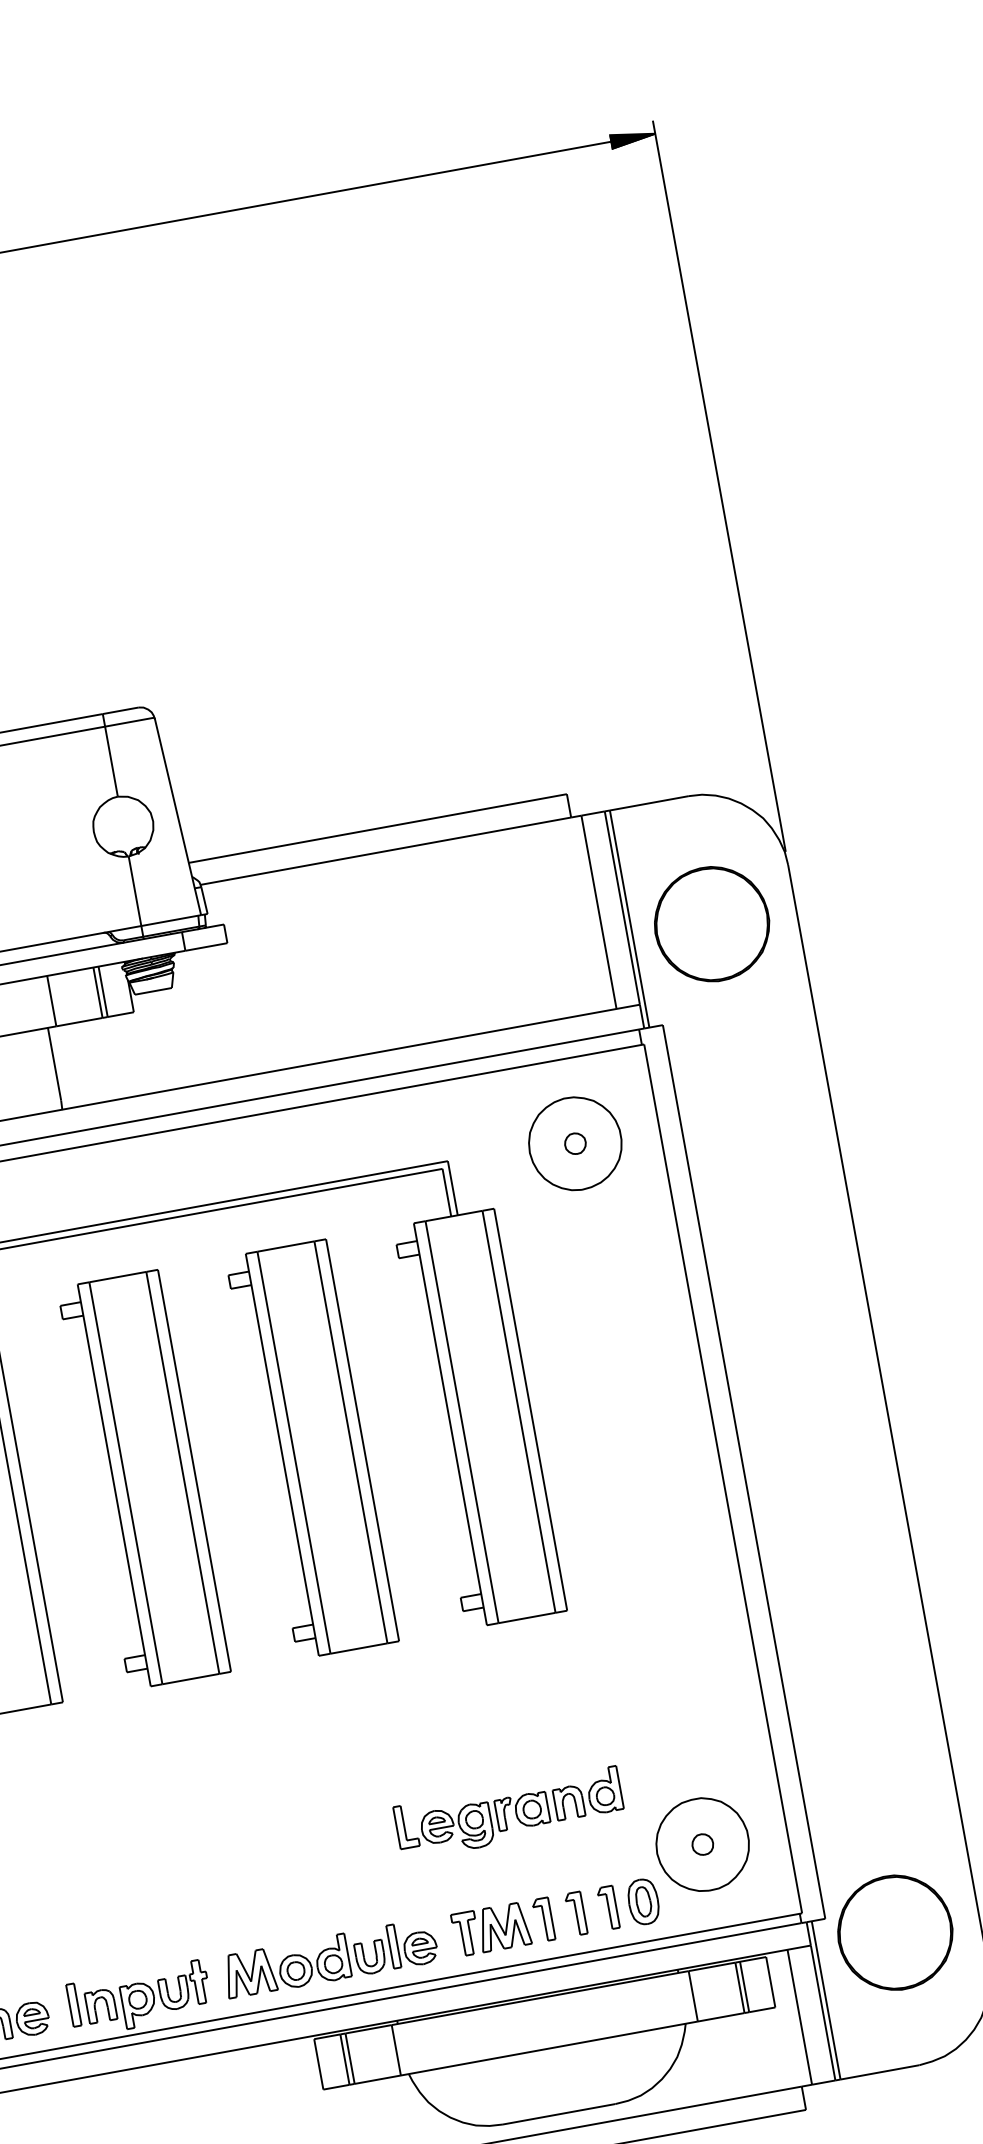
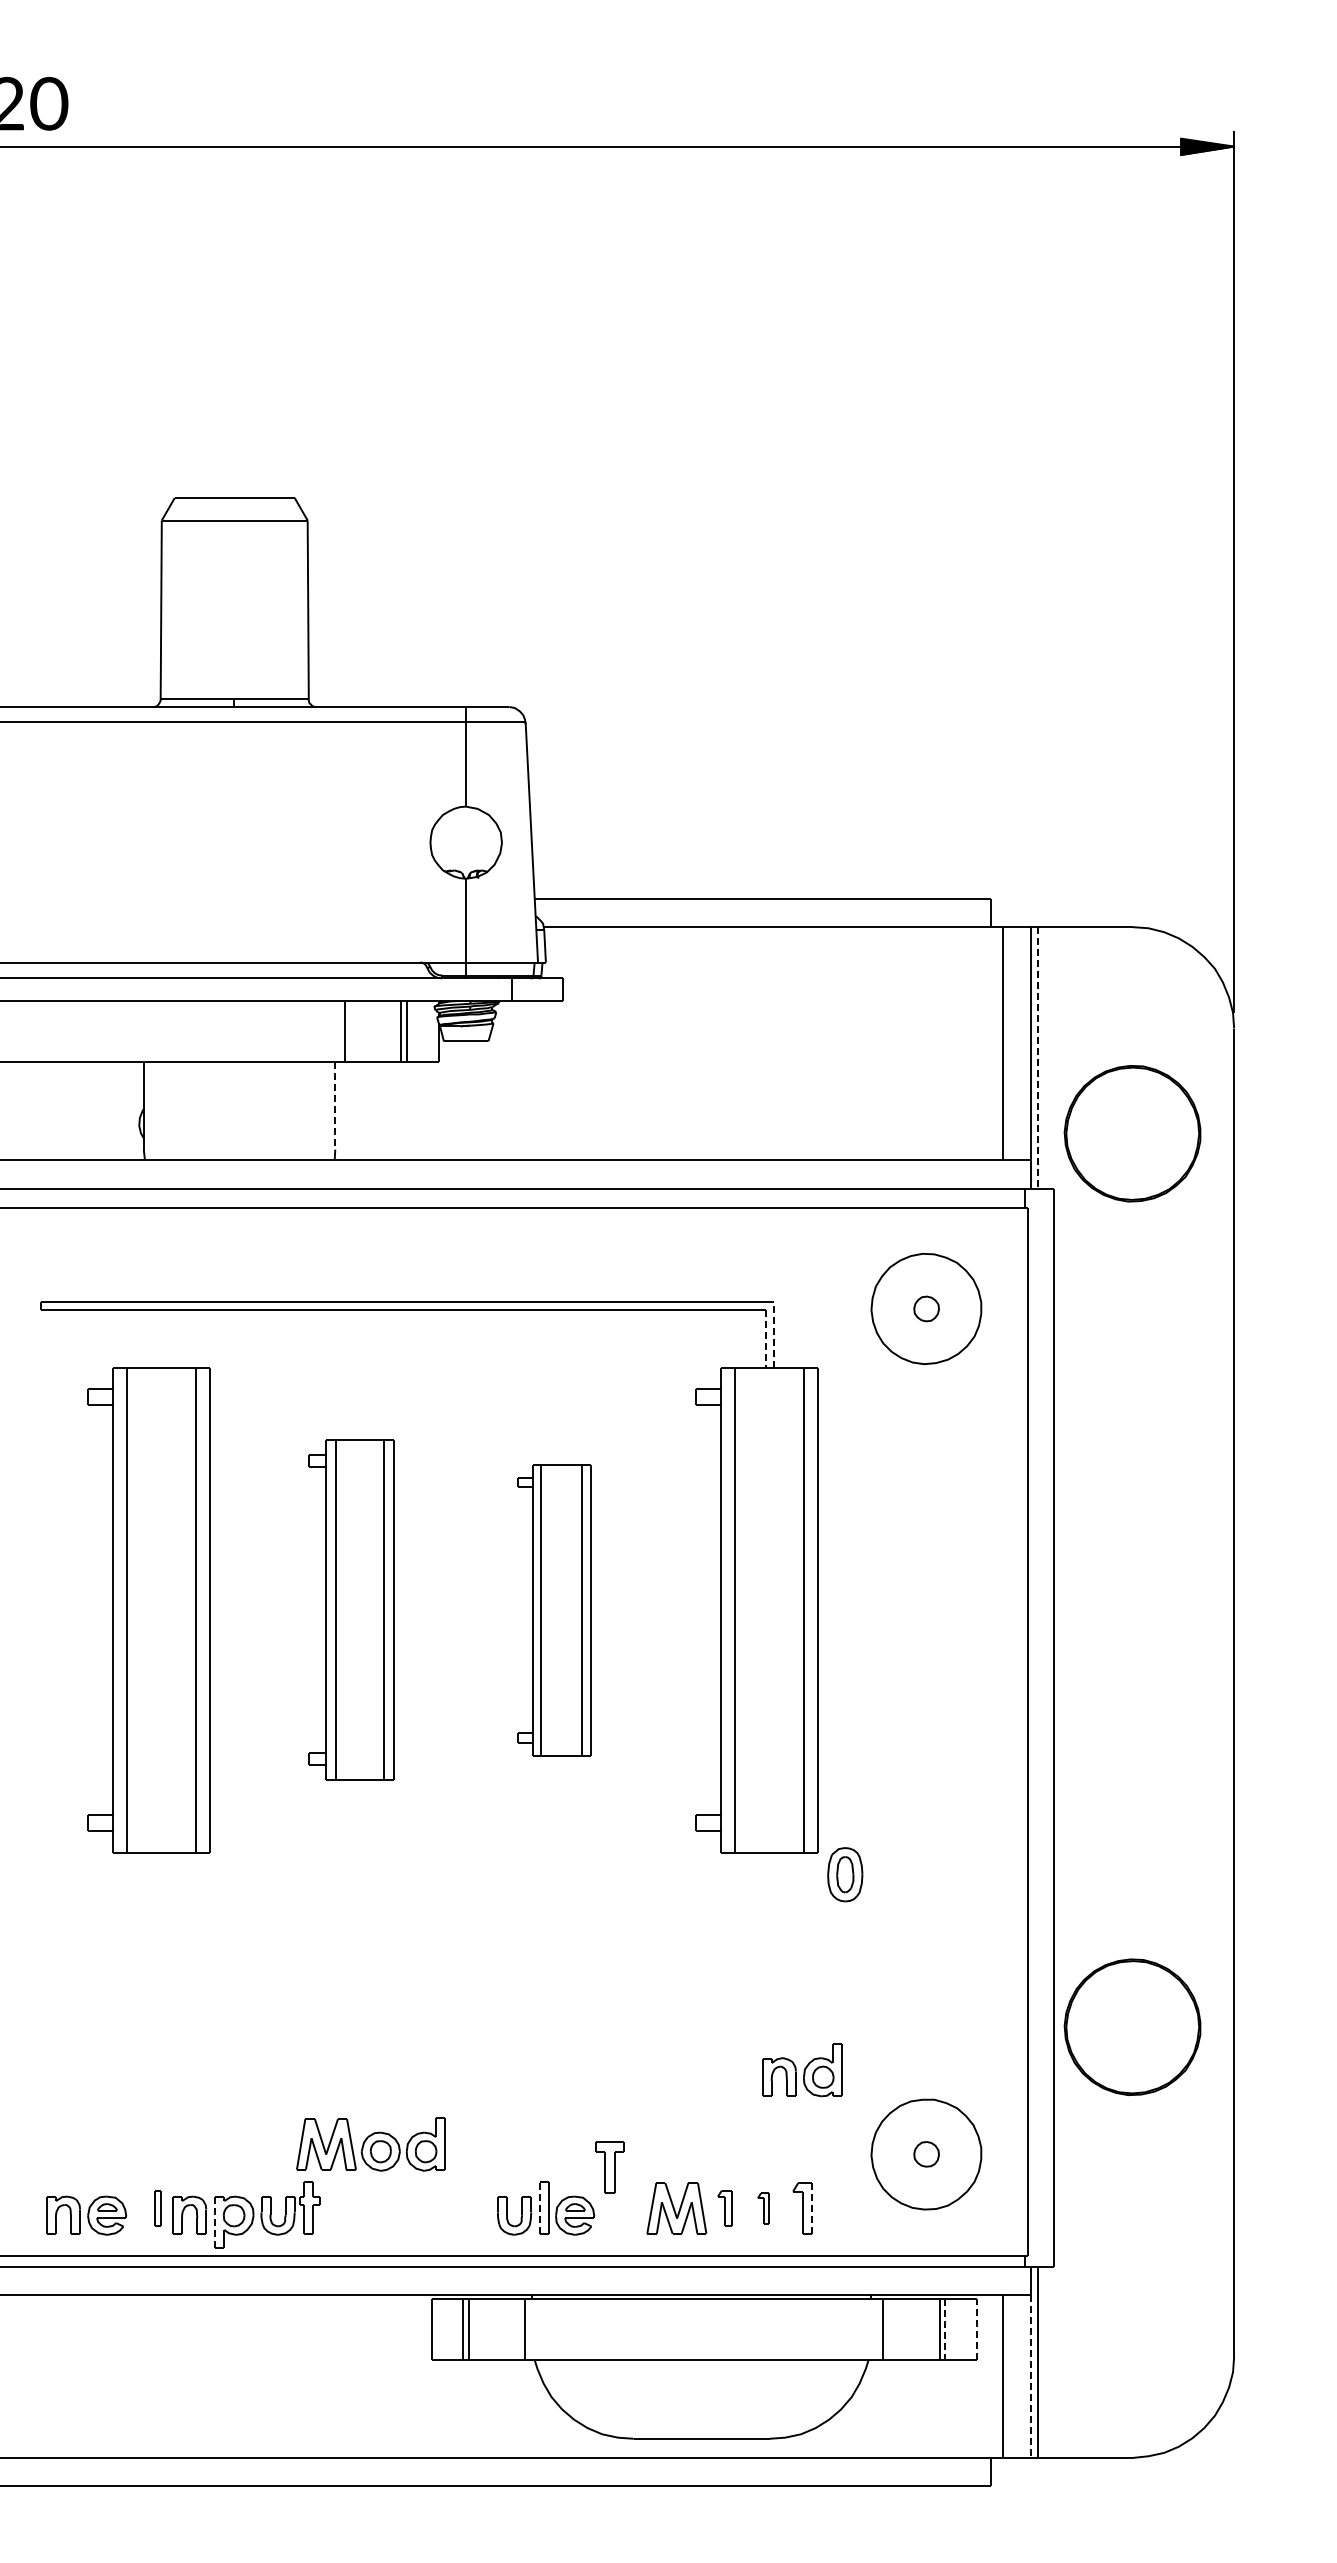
line: (629, 919) -> (1037, 1058), solid -> dashed
part: (711, 924) -> (1132, 1133), moved
line: (54, 1064) -> (335, 1105), solid -> dashed
line: (453, 1187) -> (774, 1334), solid -> dashed
line: (447, 1192) -> (766, 1338), solid -> dashed
part: (312, 1449) -> (554, 1610), size x0.6
part: (144, 1480) -> (351, 1610), size x0.7
part: (473, 1820) -> (663, 2077), removed
part: (643, 1901) -> (845, 1874), moved
line: (616, 1906) -> (812, 2208), solid -> dashed
part: (575, 1914) -> (763, 2208), size x0.6
part: (543, 1919) -> (724, 2208), size x0.7
part: (895, 1932) -> (1132, 2026), moved
part: (465, 1934) -> (609, 2167), moved
line: (389, 1946) -> (539, 2207), solid -> dashed
part: (286, 1966) -> (370, 2144), moved
line: (770, 1982) -> (976, 2329), solid -> dashed
line: (744, 1987) -> (945, 2330), solid -> dashed
part: (73, 2005) -> (157, 2208), size x0.7
line: (123, 2008) -> (215, 2222), solid -> dashed
line: (823, 2013) -> (1031, 2377), solid -> dashed

